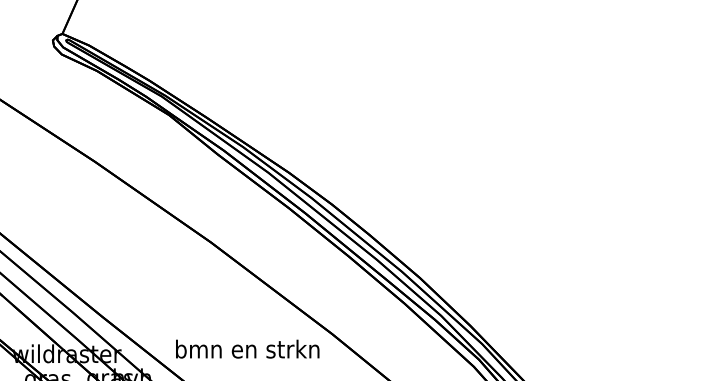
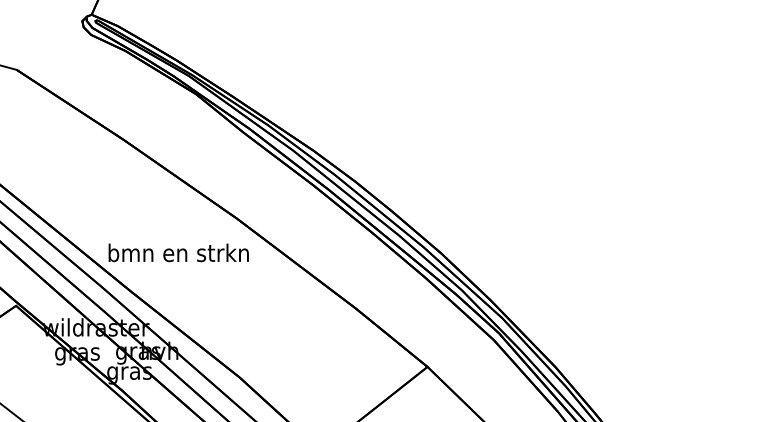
text: (247, 348) -> (178, 252), moved

